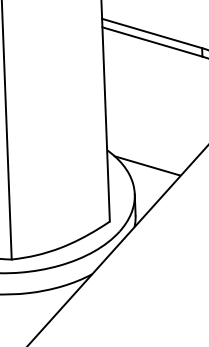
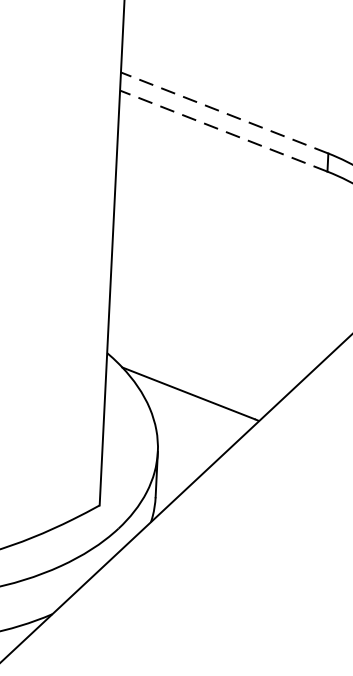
line: (151, 33) -> (223, 112), solid -> dashed
line: (151, 41) -> (221, 129), solid -> dashed

